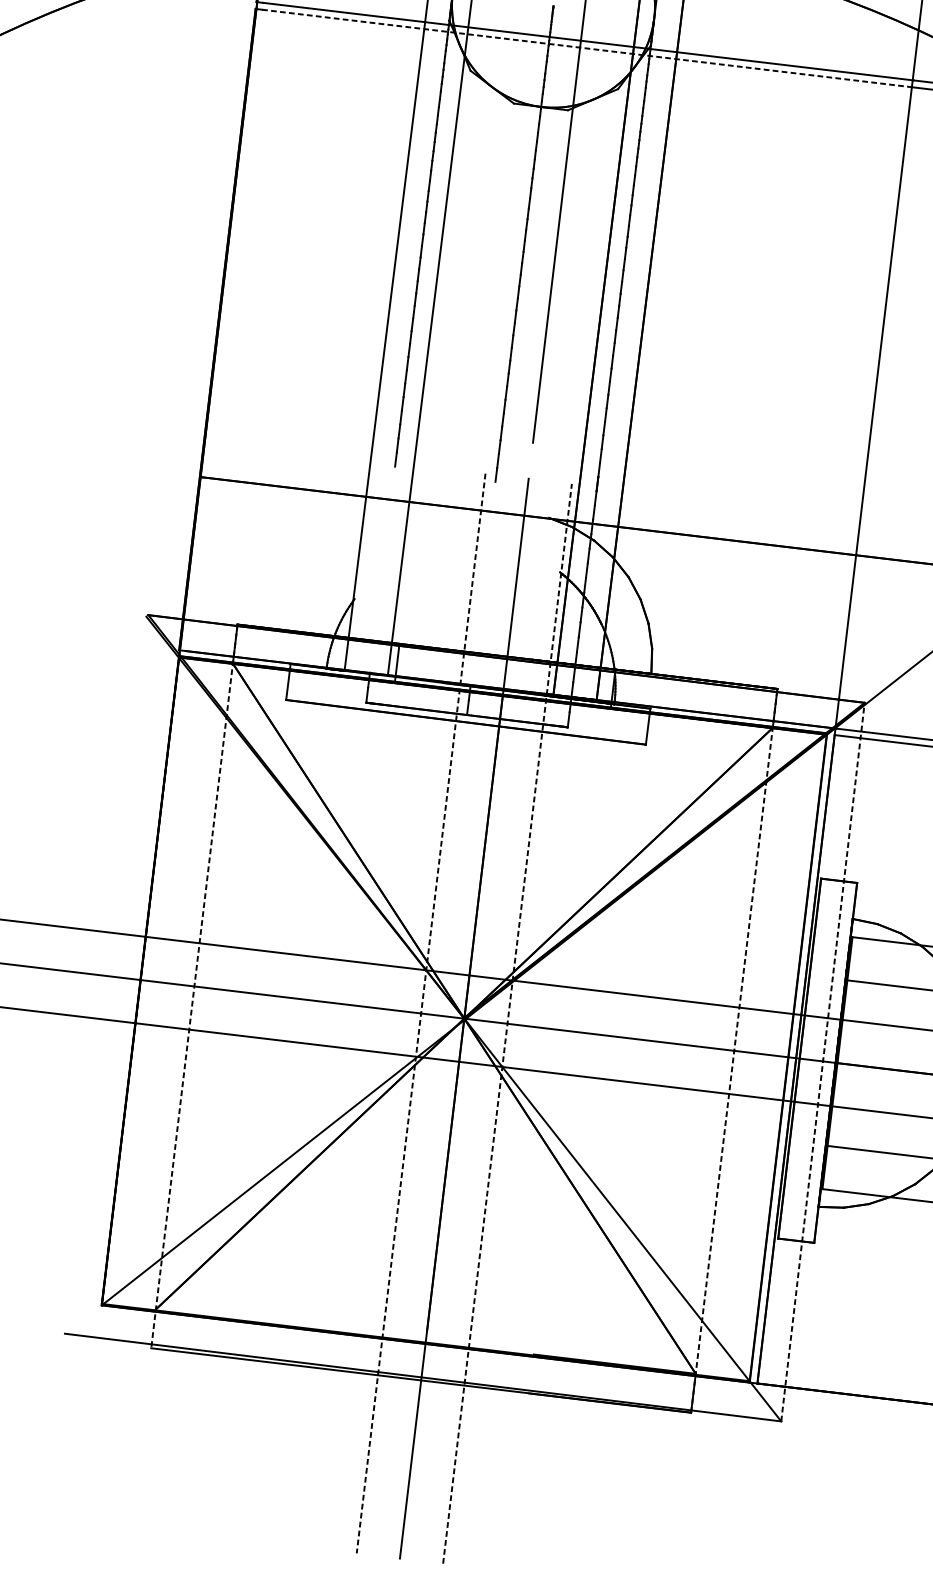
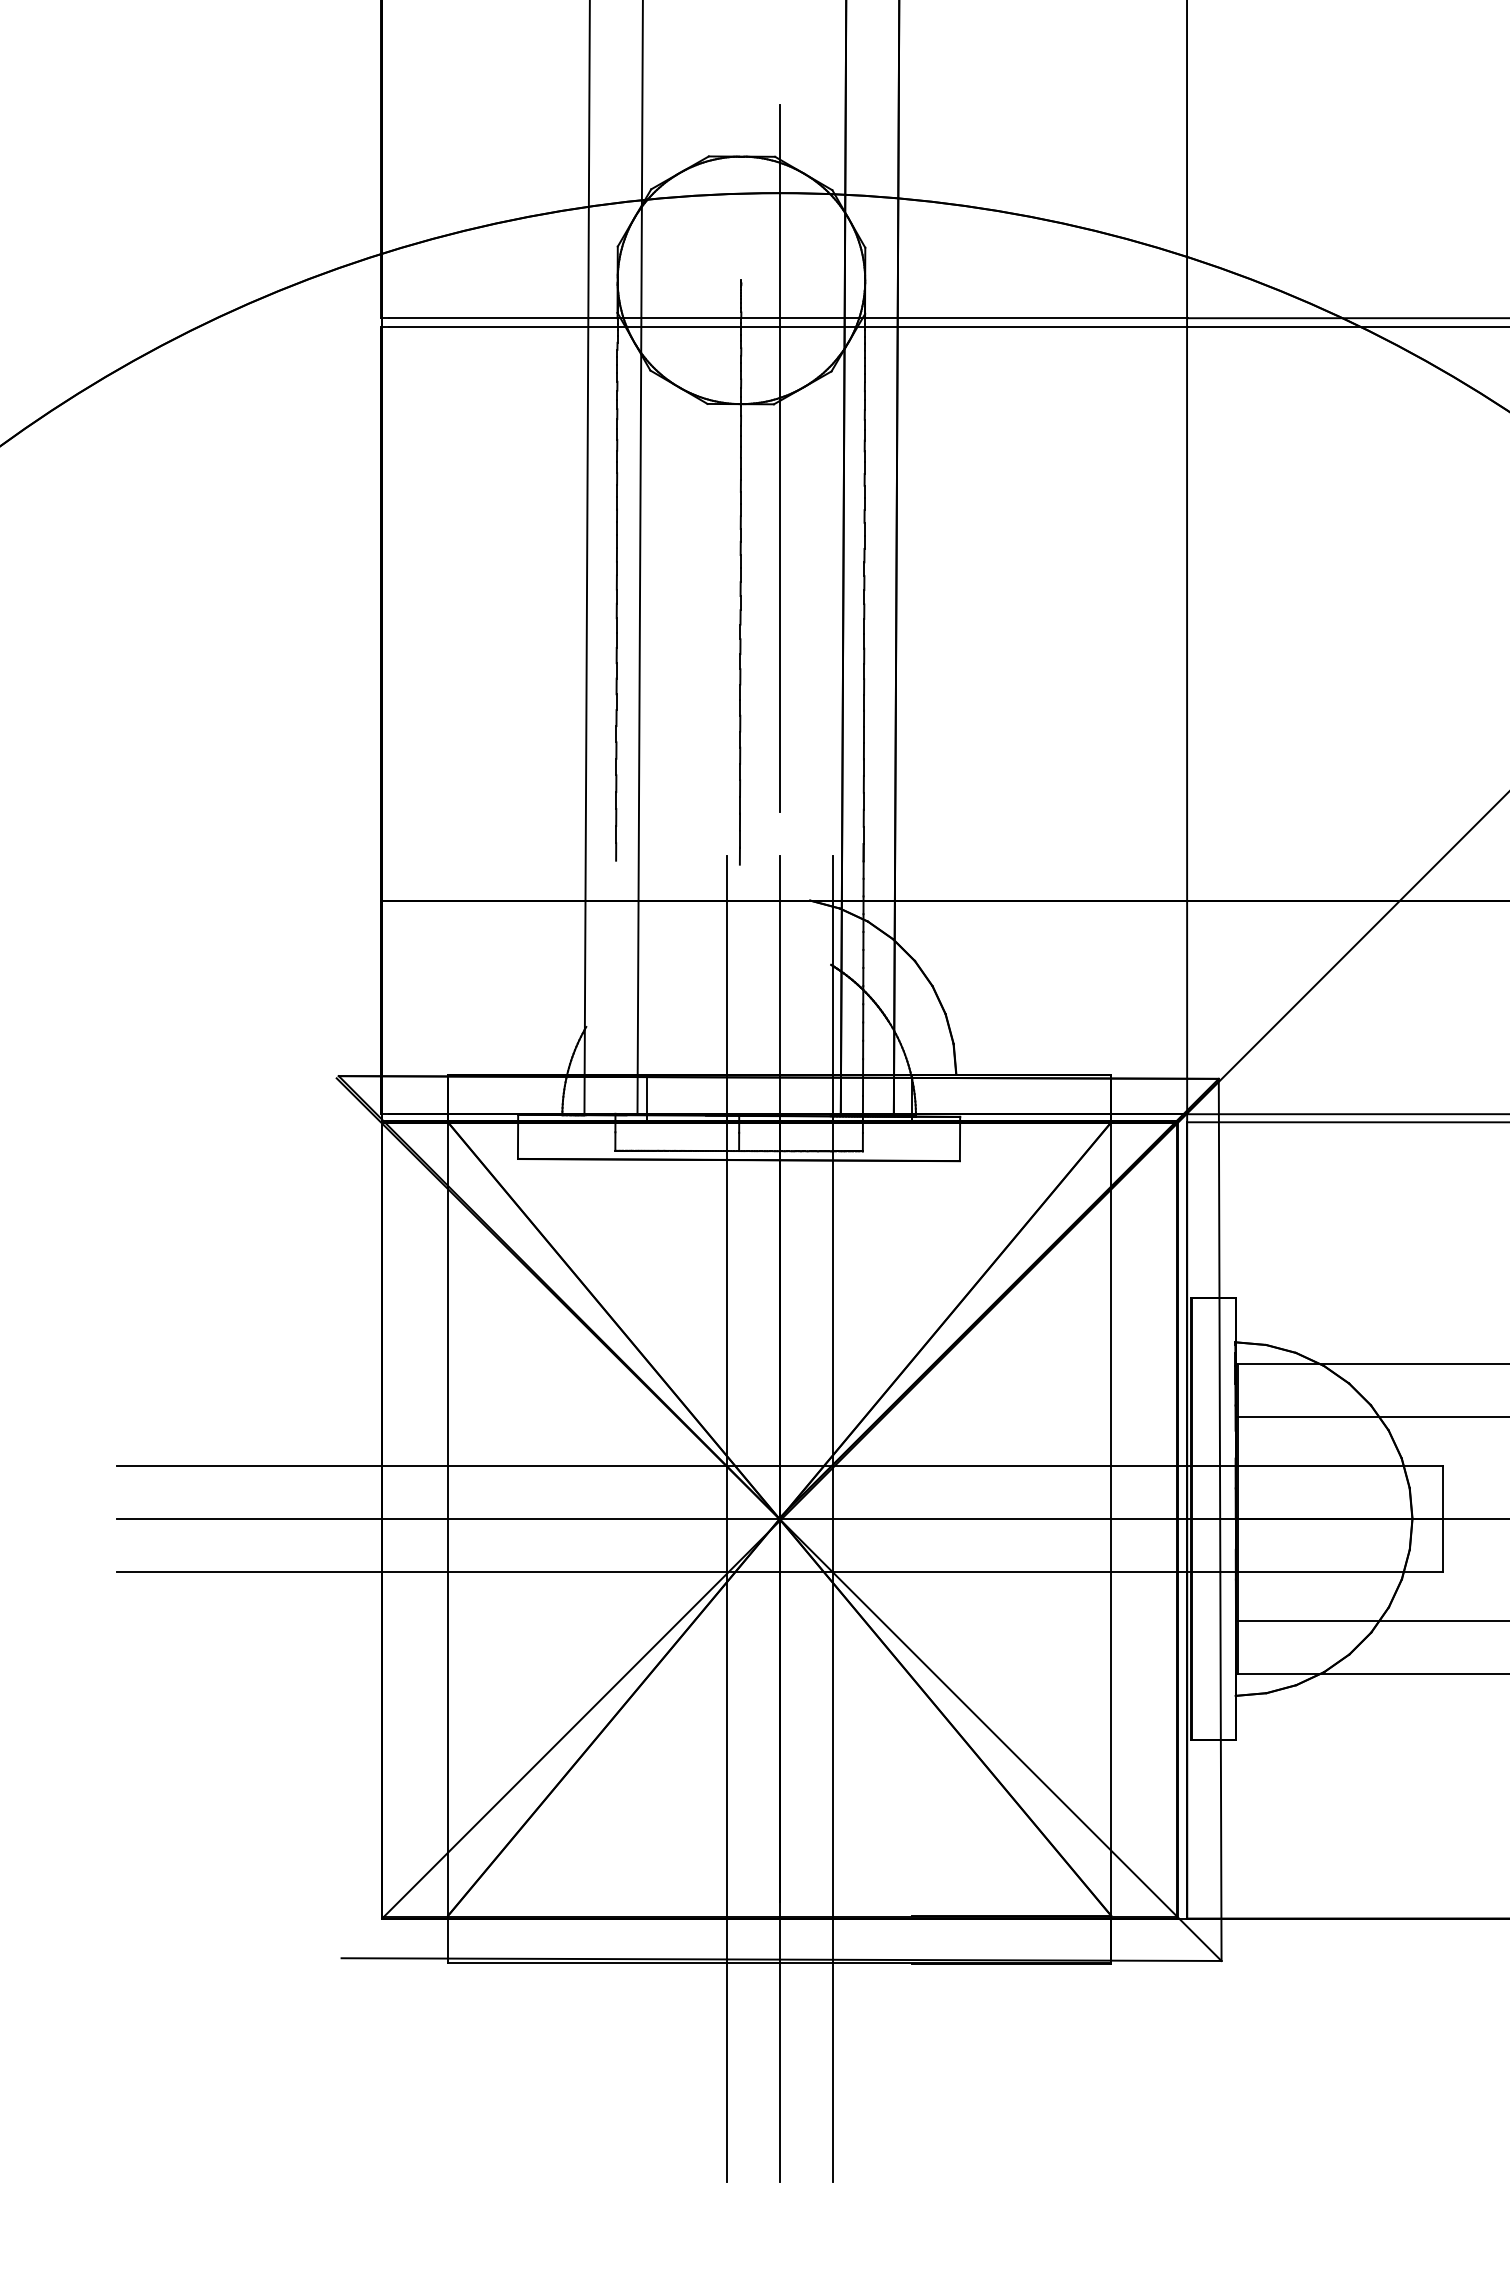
line: (587, 48) -> (788, 326), dashed -> solid
line: (194, 986) -> (448, 1519), dashed -> solid
line: (421, 1013) -> (726, 1519), dashed -> solid
line: (507, 1024) -> (832, 1519), dashed -> solid
line: (734, 1050) -> (1111, 1518), dashed -> solid
line: (823, 1063) -> (1220, 1521), dashed -> solid

